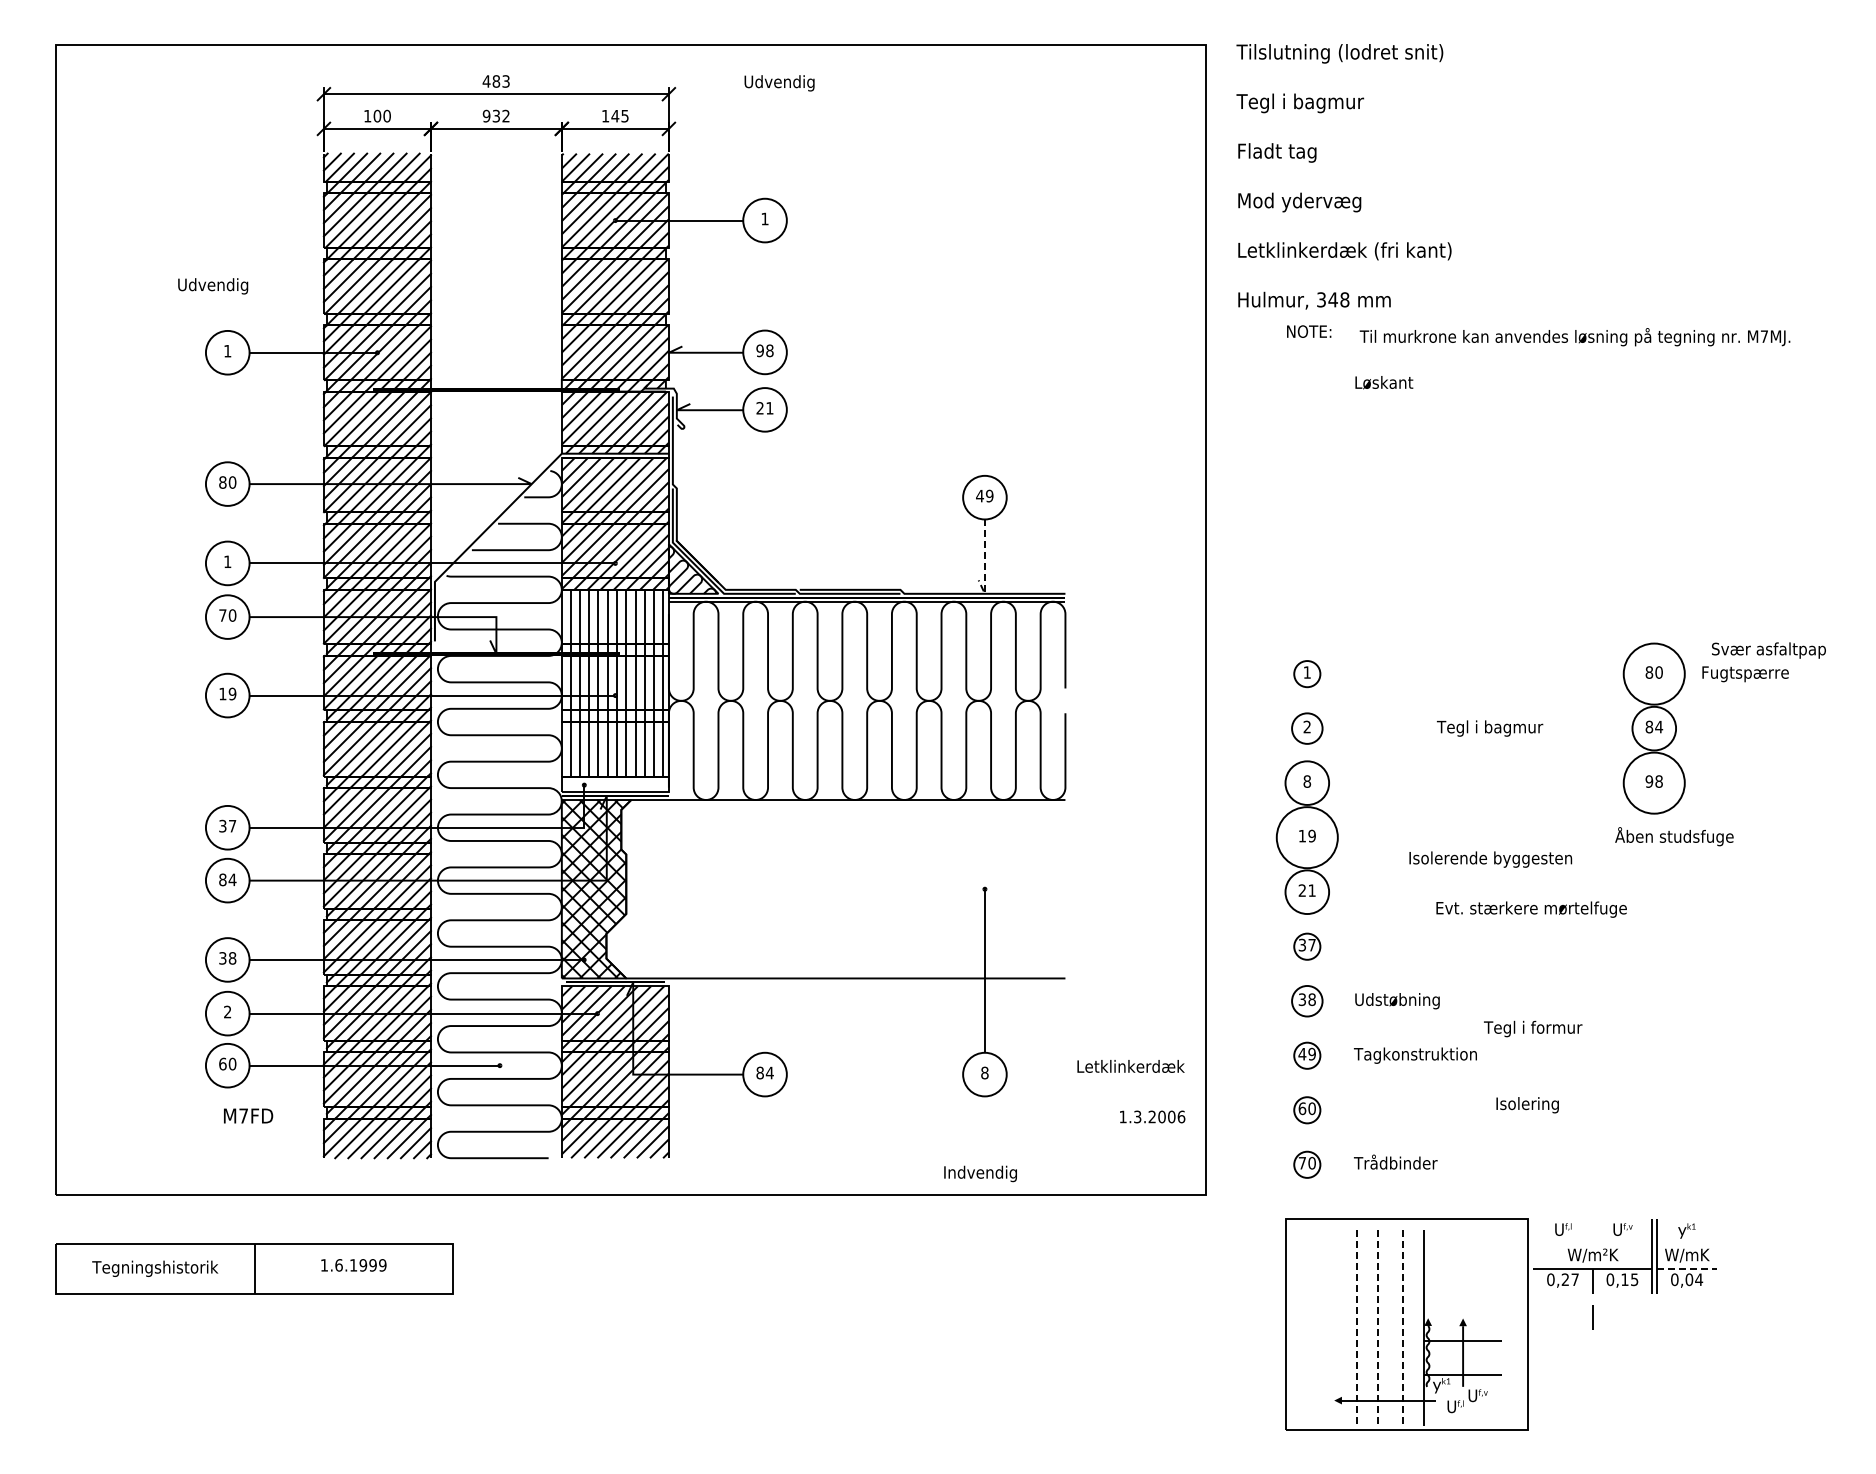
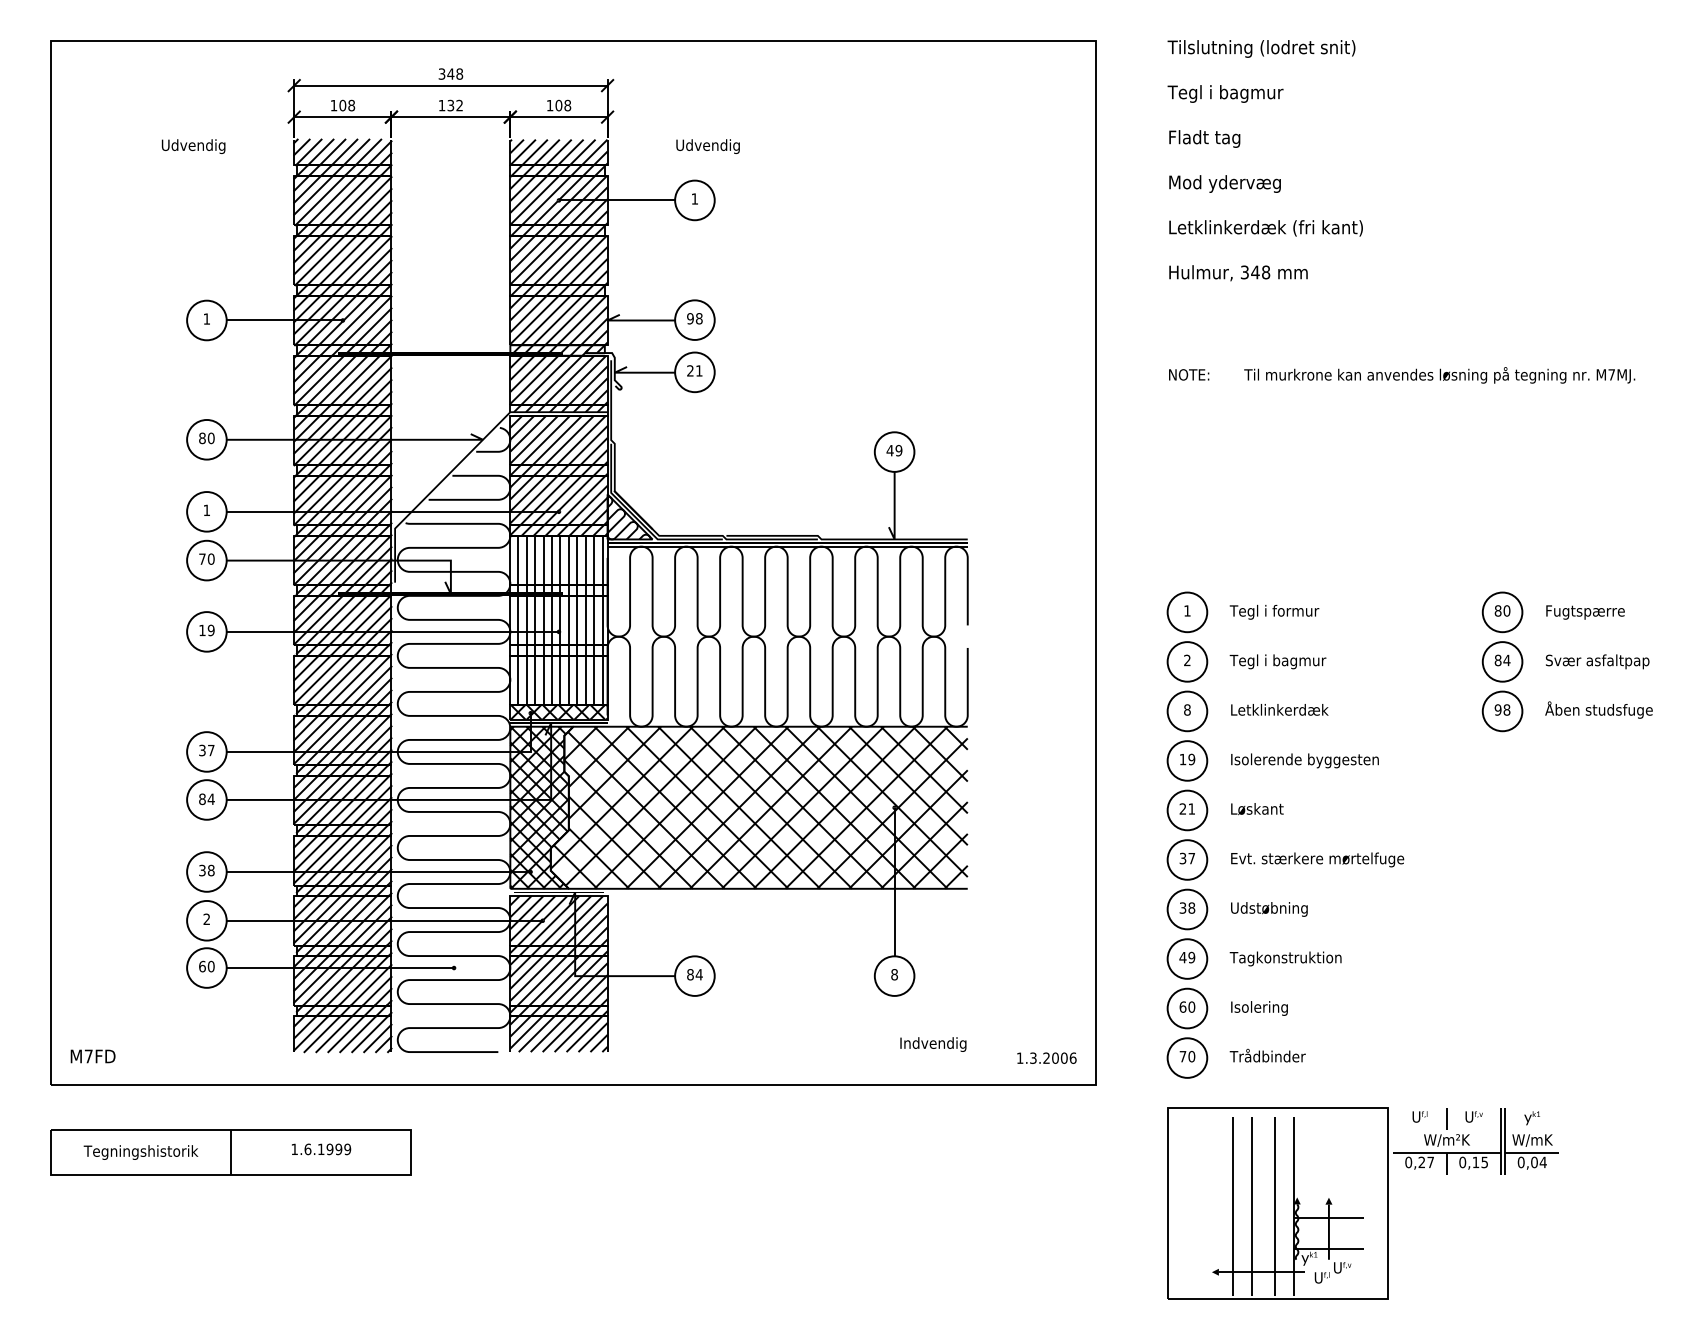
text: (495, 81) -> (450, 74), 483 -> 348
text: (779, 83) -> (708, 146), moved
text: (486, 115) -> (441, 104), 932 -> 132
text: (619, 115) -> (562, 104), 145 -> 108
text: (386, 116) -> (351, 105), 100 -> 108
text: (1343, 176) -> (1264, 160), moved
text: (213, 286) -> (193, 146), moved
text: (1309, 331) -> (1189, 374), moved
text: (1574, 337) -> (1439, 375), moved
text: (1384, 382) -> (1257, 808), moved
line: (984, 565) -> (894, 513), dashed -> solid
text: (1768, 650) -> (1597, 661), moved
circle: (1307, 673) -> (1187, 611), size x1.67
circle: (1654, 673) -> (1502, 611), size x0.71
circle: (1307, 728) -> (1187, 661), size x1.43
text: (1490, 728) -> (1278, 661), moved
circle: (1654, 782) -> (1502, 710), size x0.71
hatch: (615, 784) -> (559, 712), added
text: (1674, 836) -> (1599, 709), moved
circle: (1307, 837) -> (1187, 760), size x0.71
text: (1490, 859) -> (1304, 760), moved
hatch: (835, 889) -> (758, 808), added
text: (1531, 909) -> (1317, 859), moved
circle: (1307, 946) -> (1187, 859), size x1.67
circle: (1307, 1001) -> (1187, 909), size x1.43
text: (1533, 1028) -> (1274, 611), moved
circle: (1307, 1055) -> (1187, 958), size x1.67
text: (1130, 1066) -> (1279, 709), moved
text: (1527, 1105) -> (1259, 1008), moved
circle: (1307, 1110) -> (1187, 1008), size x1.67
text: (248, 1115) -> (93, 1055), moved
text: (1152, 1116) -> (1046, 1057), moved
circle: (1307, 1164) -> (1187, 1057), size x1.67
text: (980, 1173) -> (933, 1044), moved
line: (1686, 1268) -> (1531, 1152), dashed -> solid
line: (1592, 1317) -> (1446, 1118), moved
line: (1356, 1328) -> (1232, 1206), dashed -> solid
line: (1377, 1328) -> (1251, 1206), dashed -> solid
line: (1403, 1328) -> (1274, 1206), dashed -> solid

